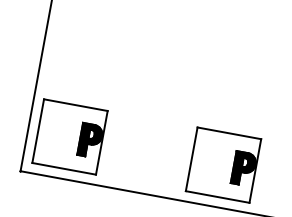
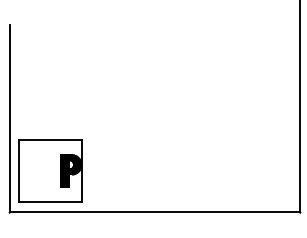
part: (223, 164) -> (201, 170), removed

